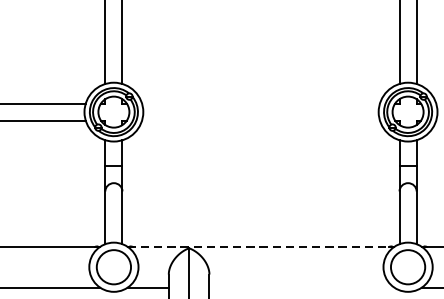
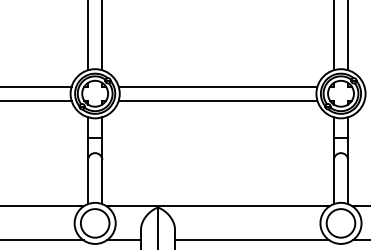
line: (260, 103) -> (217, 86), added
line: (260, 120) -> (217, 100), added
line: (261, 247) -> (218, 206), dashed -> solid
line: (302, 287) -> (252, 240), added

